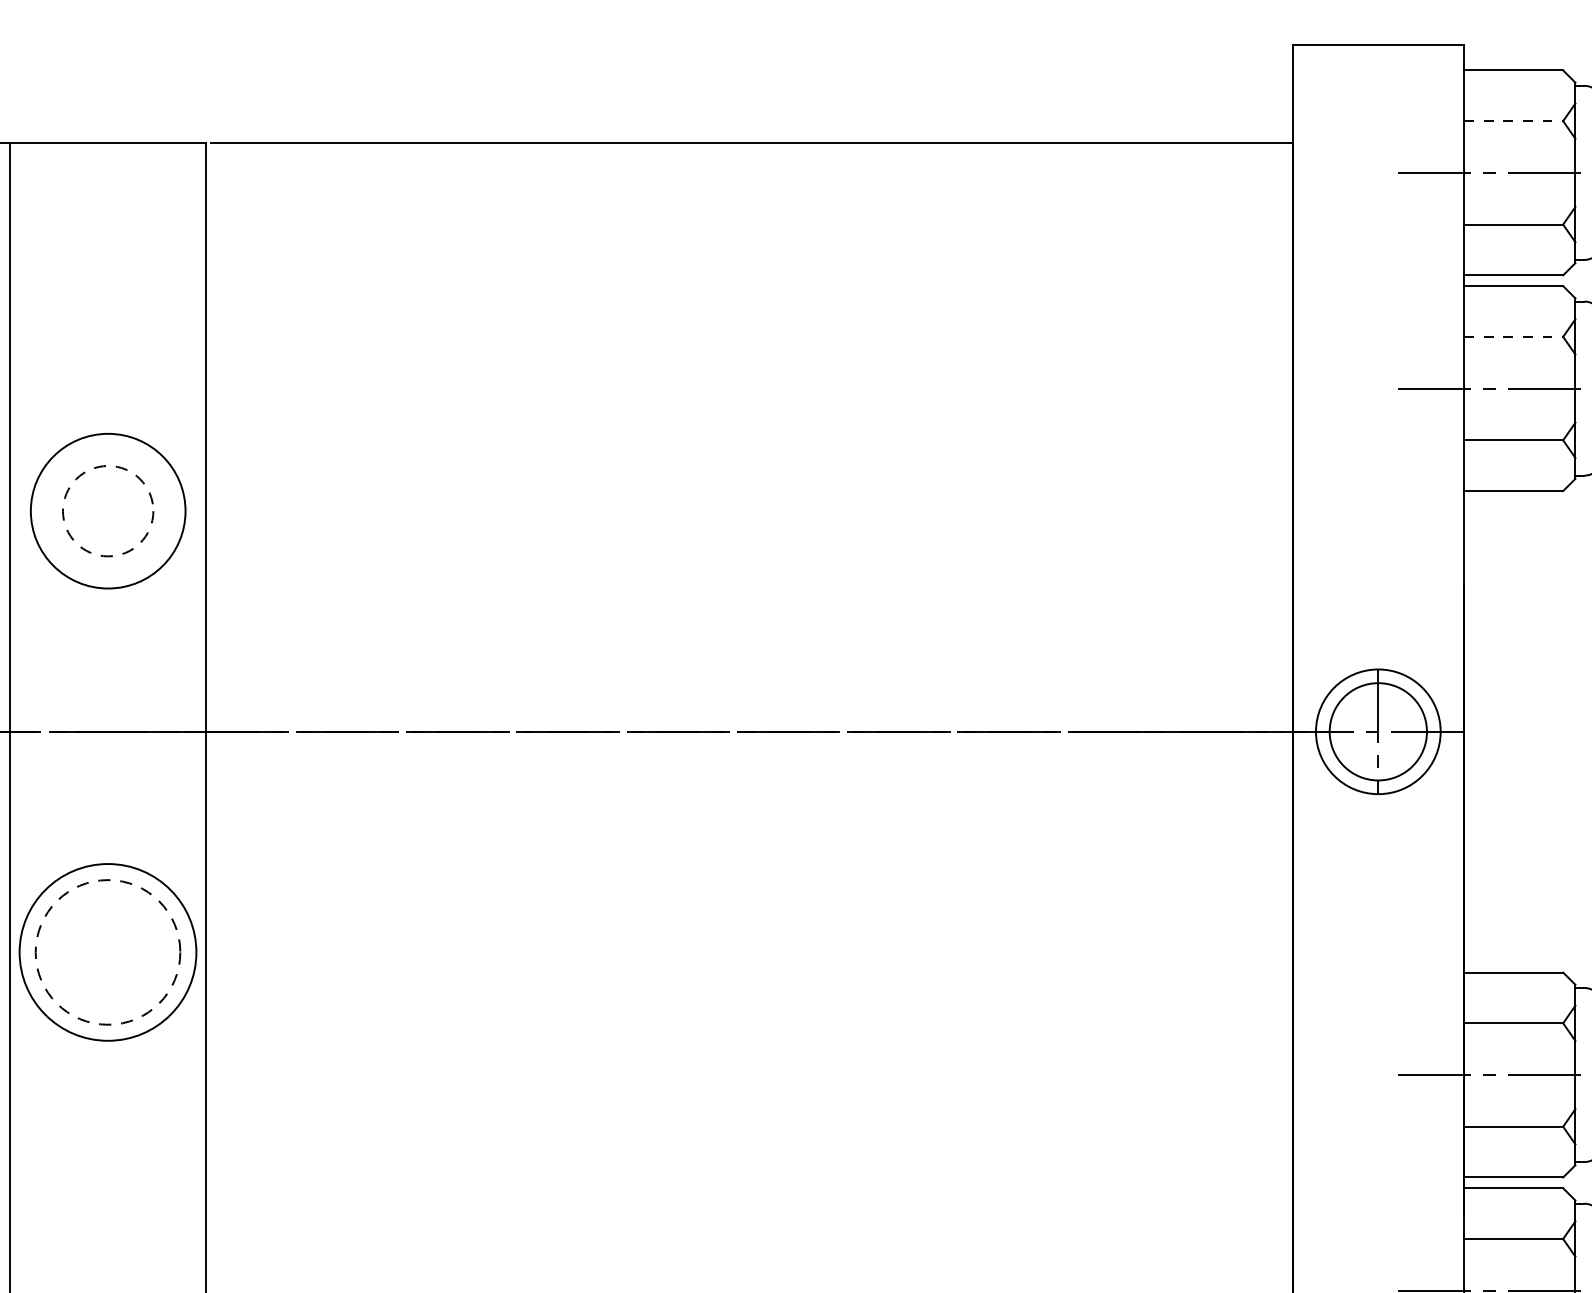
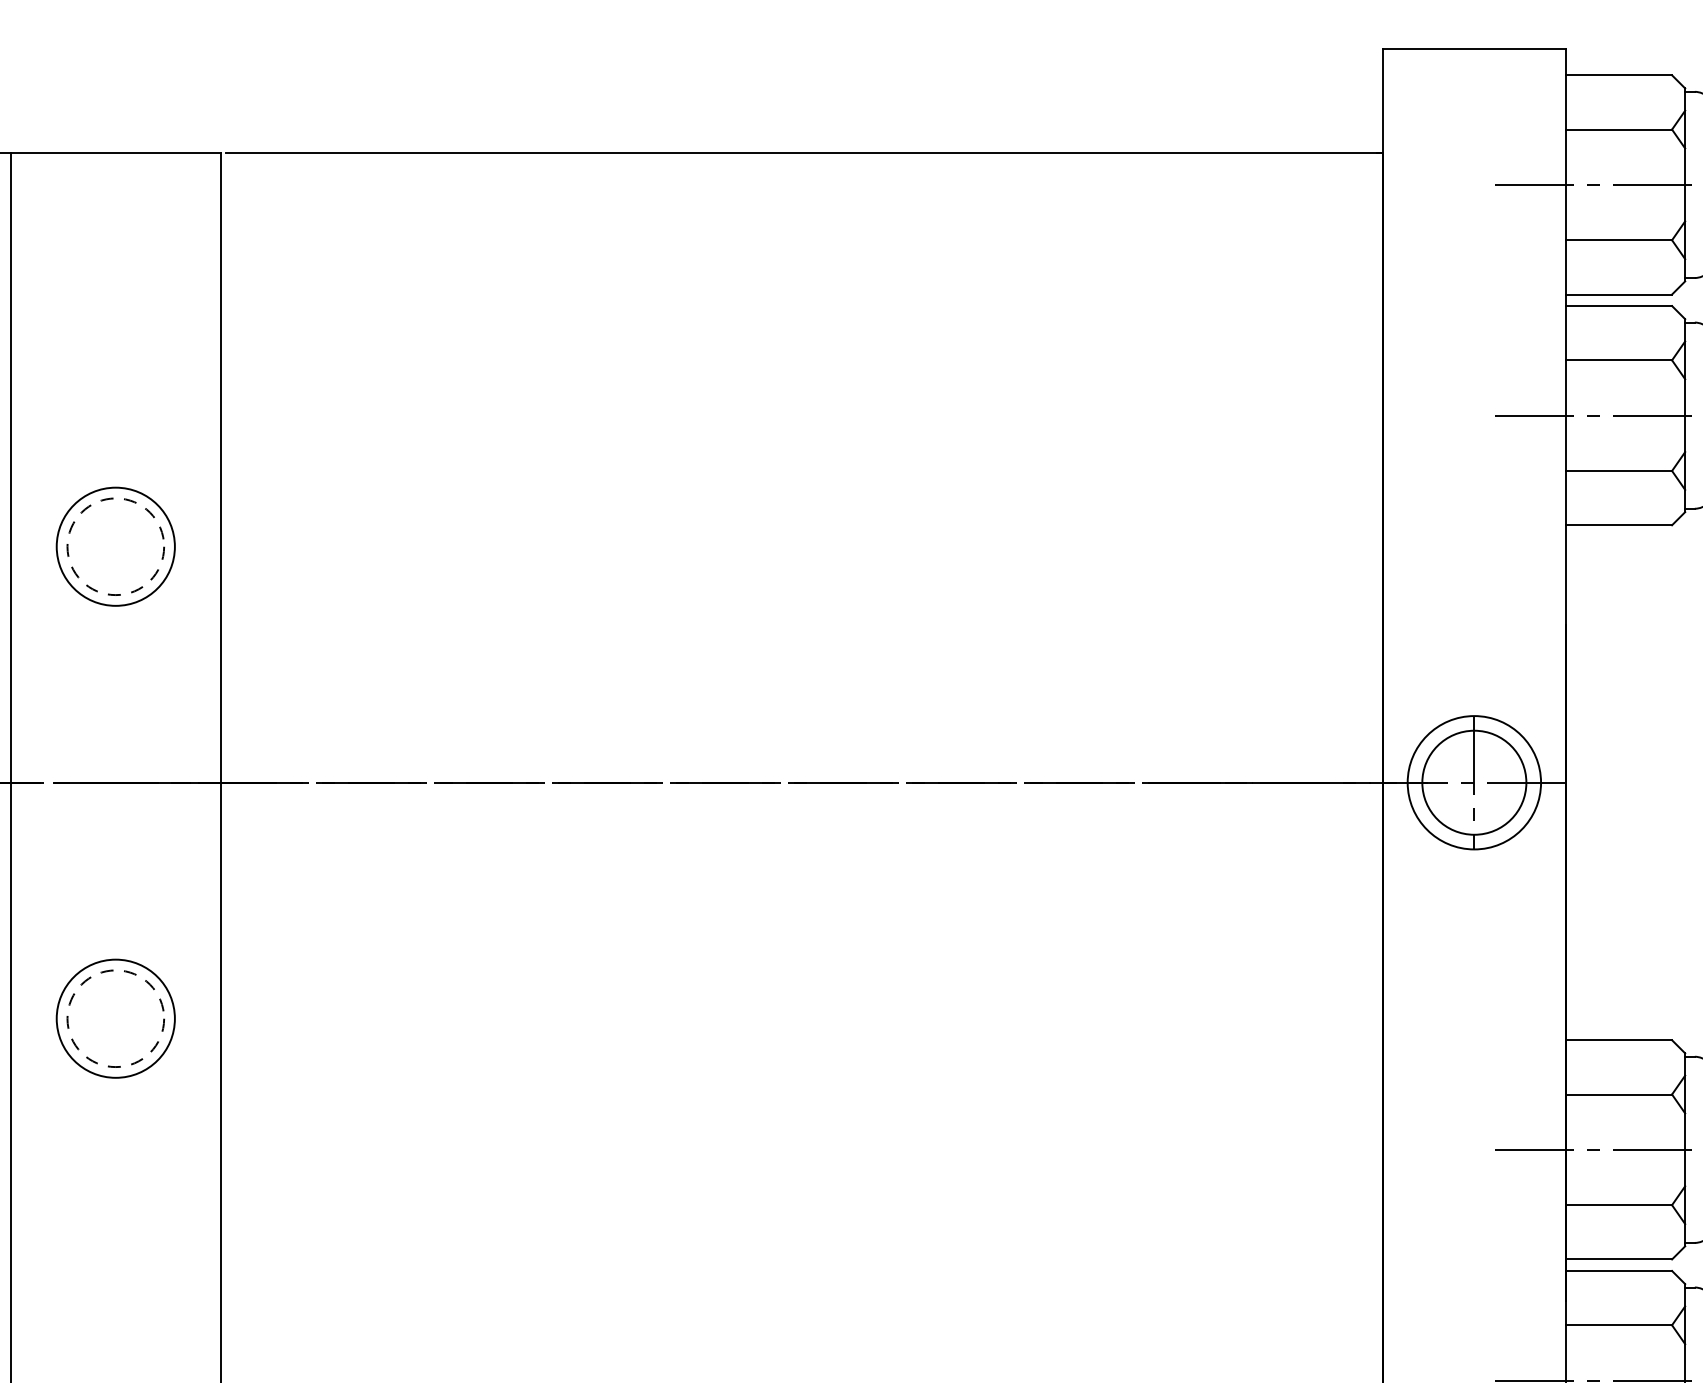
line: (1513, 121) -> (1618, 129), dashed -> solid
line: (1513, 336) -> (1618, 359), dashed -> solid
circle: (107, 510) -> (115, 546), size x0.71
part: (108, 952) -> (116, 1018), size x0.62

